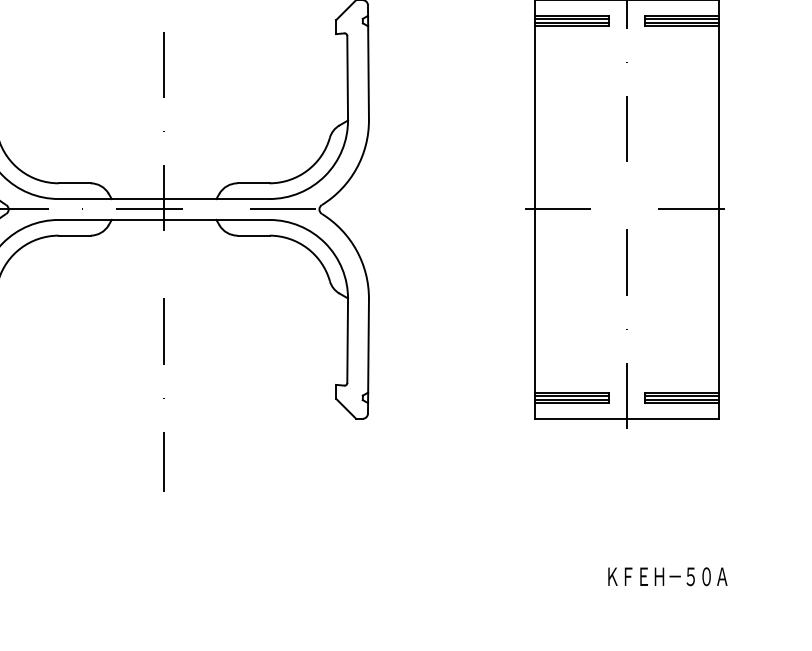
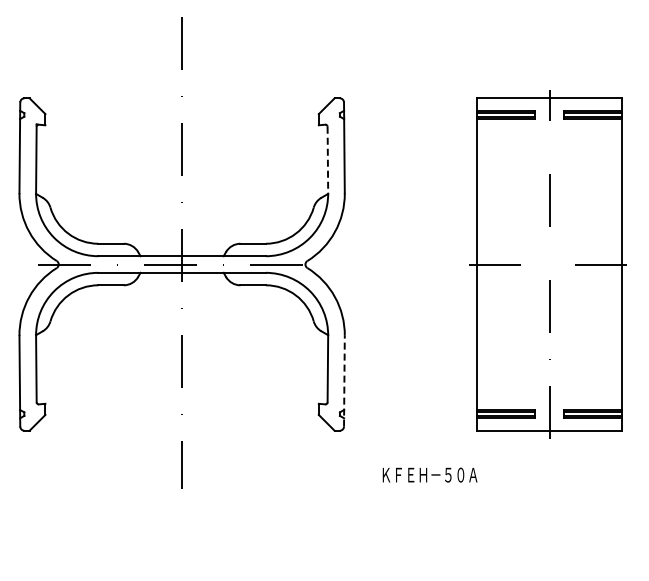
line: (347, 78) -> (327, 160), solid -> dashed
line: (368, 355) -> (344, 380), solid -> dashed
text: (667, 575) -> (429, 474), moved

